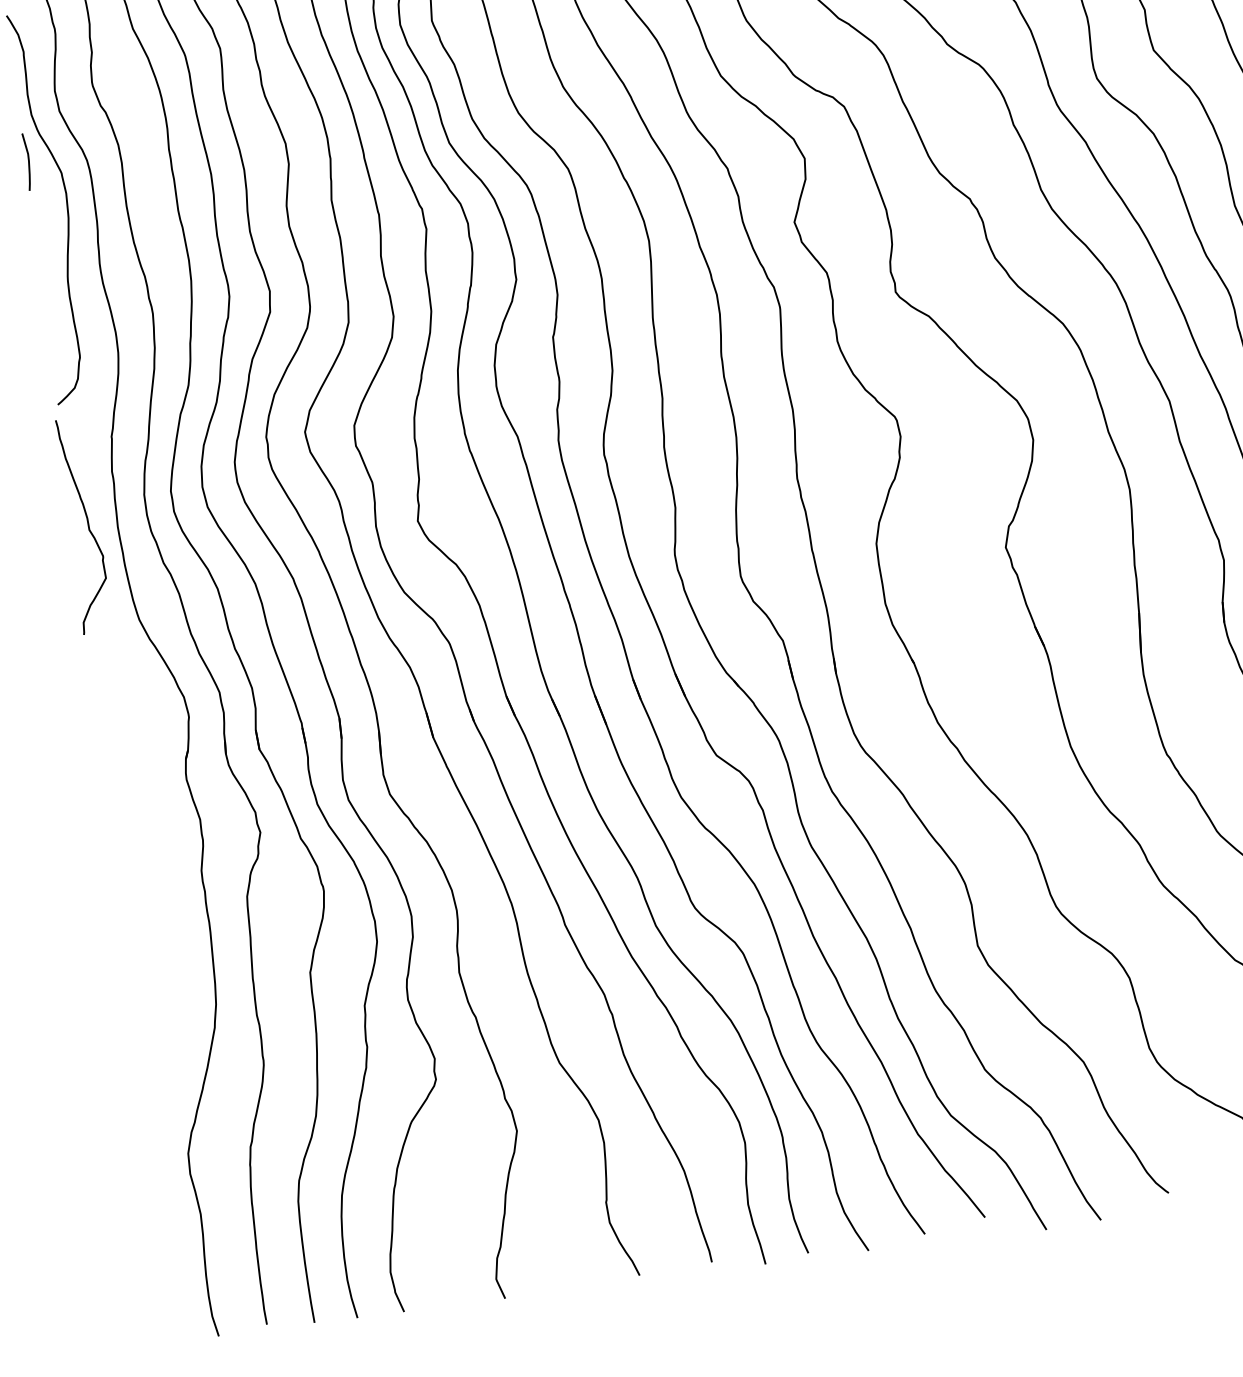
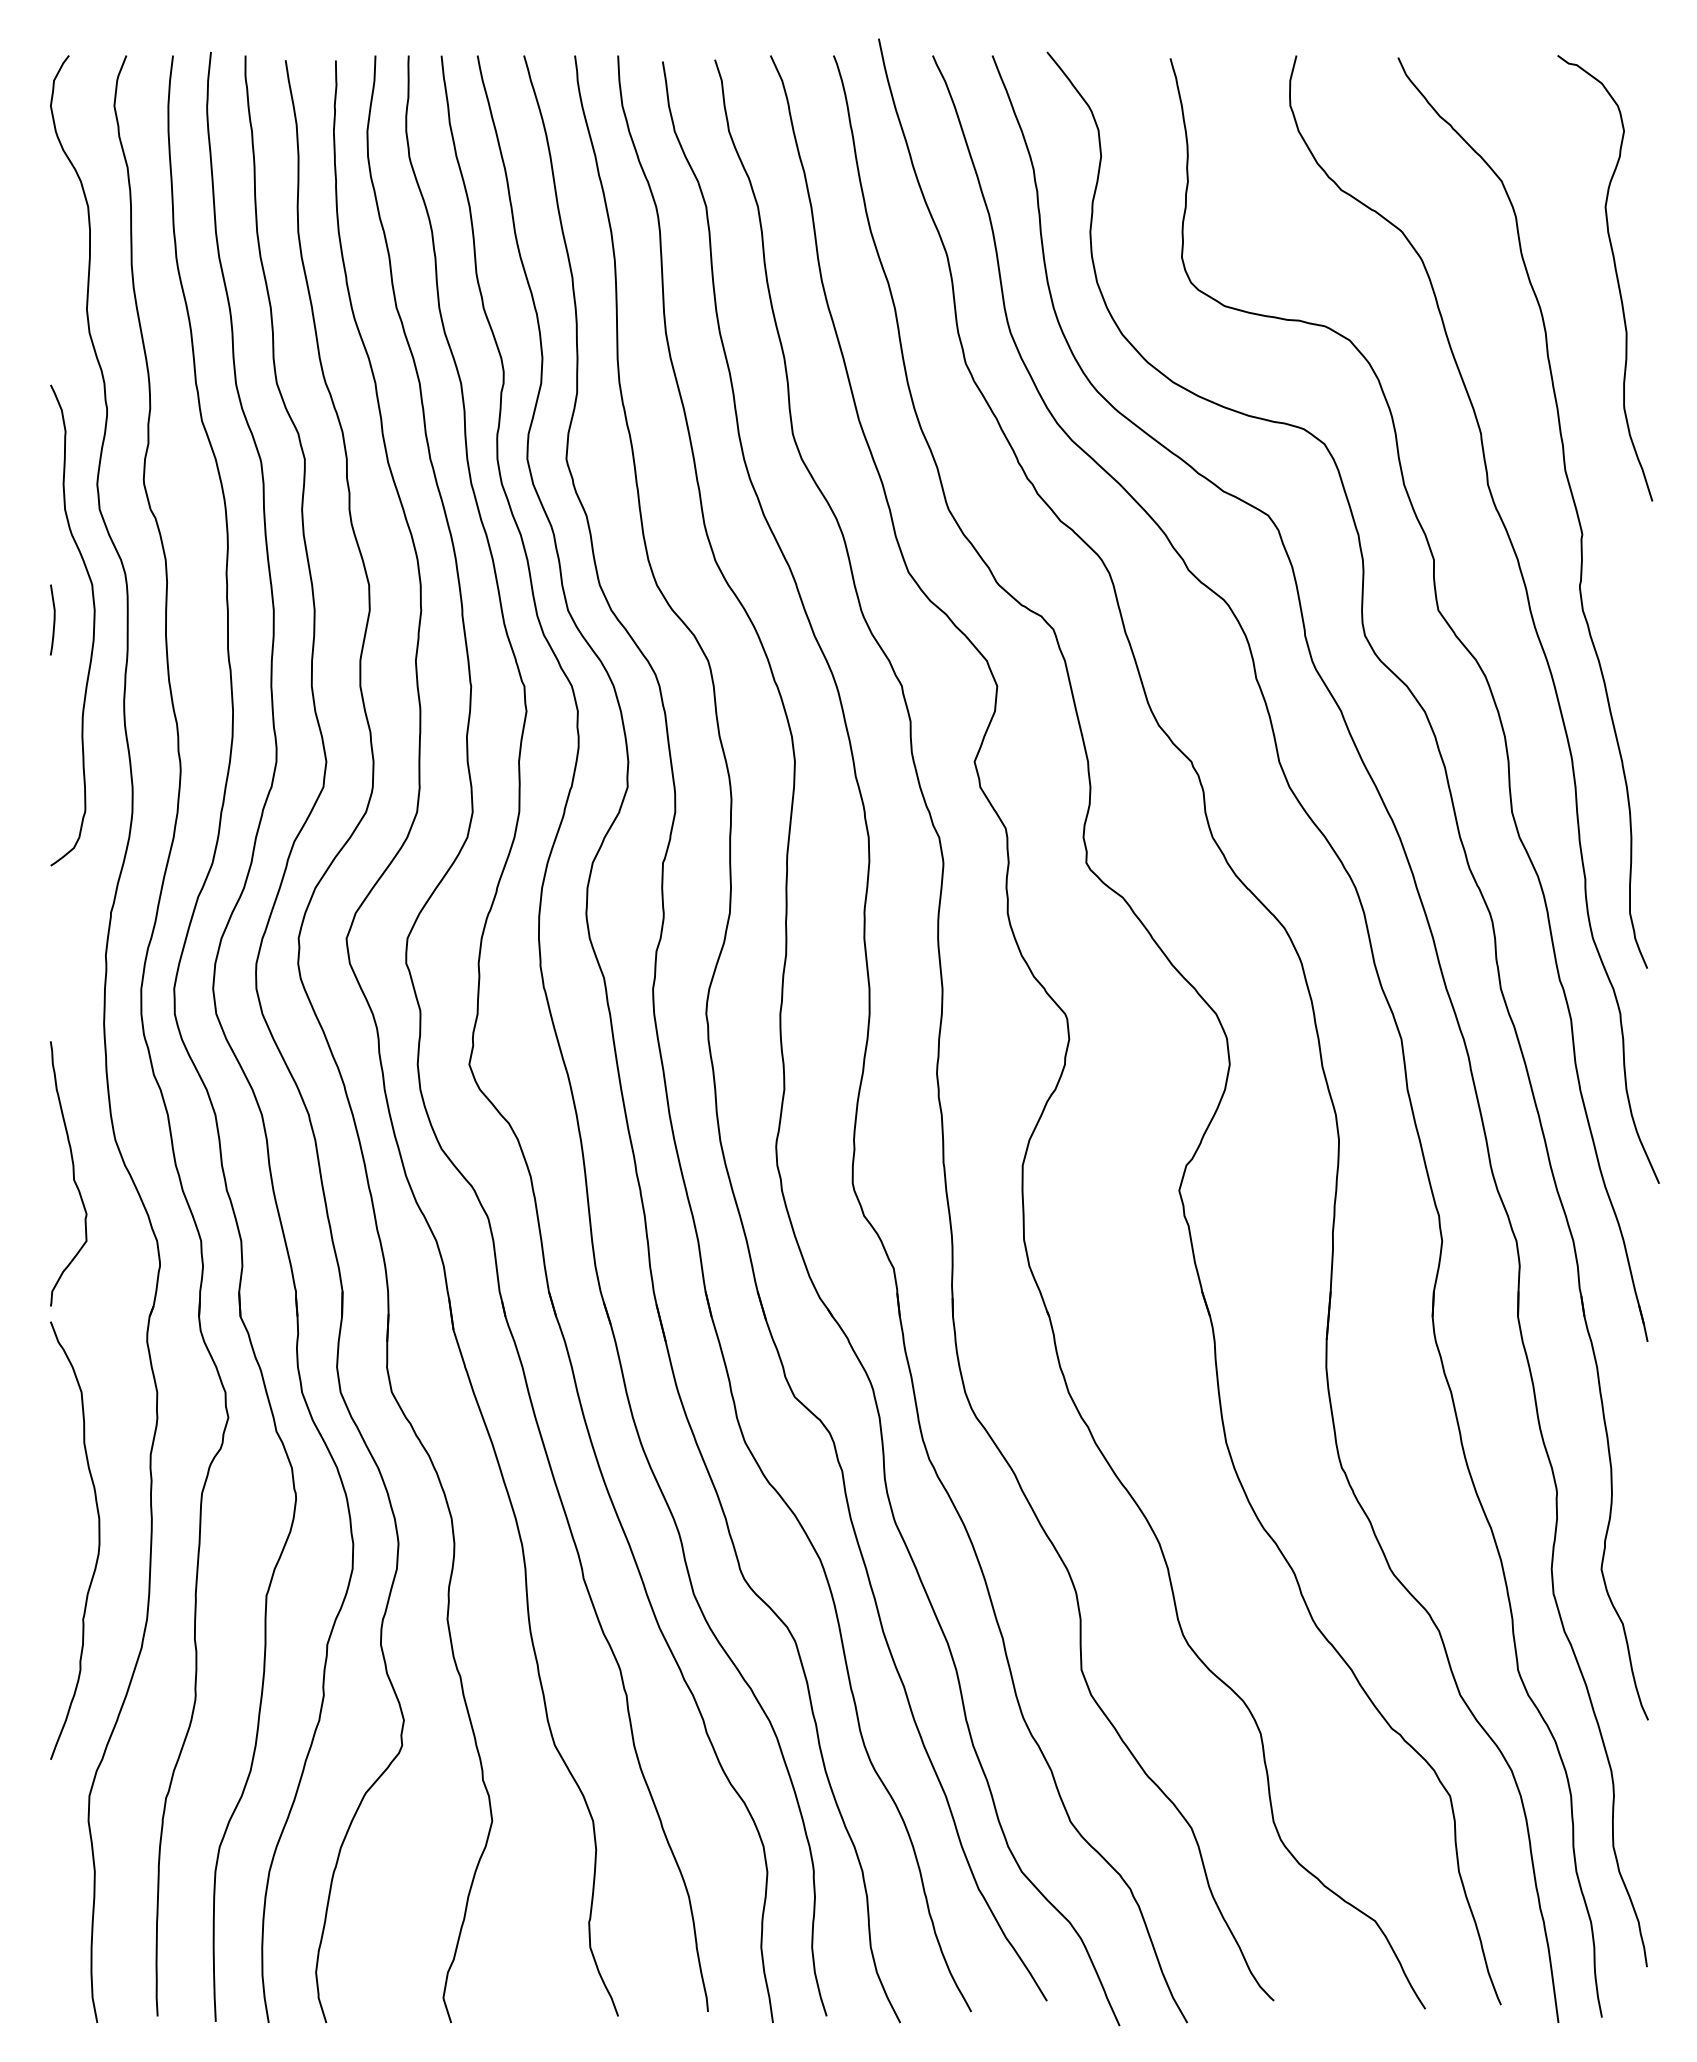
curve: (28, 161) -> (53, 619), moved
curve: (87, 524) -> (72, 1173), moved
curve: (168, 945) -> (98, 1540), added

